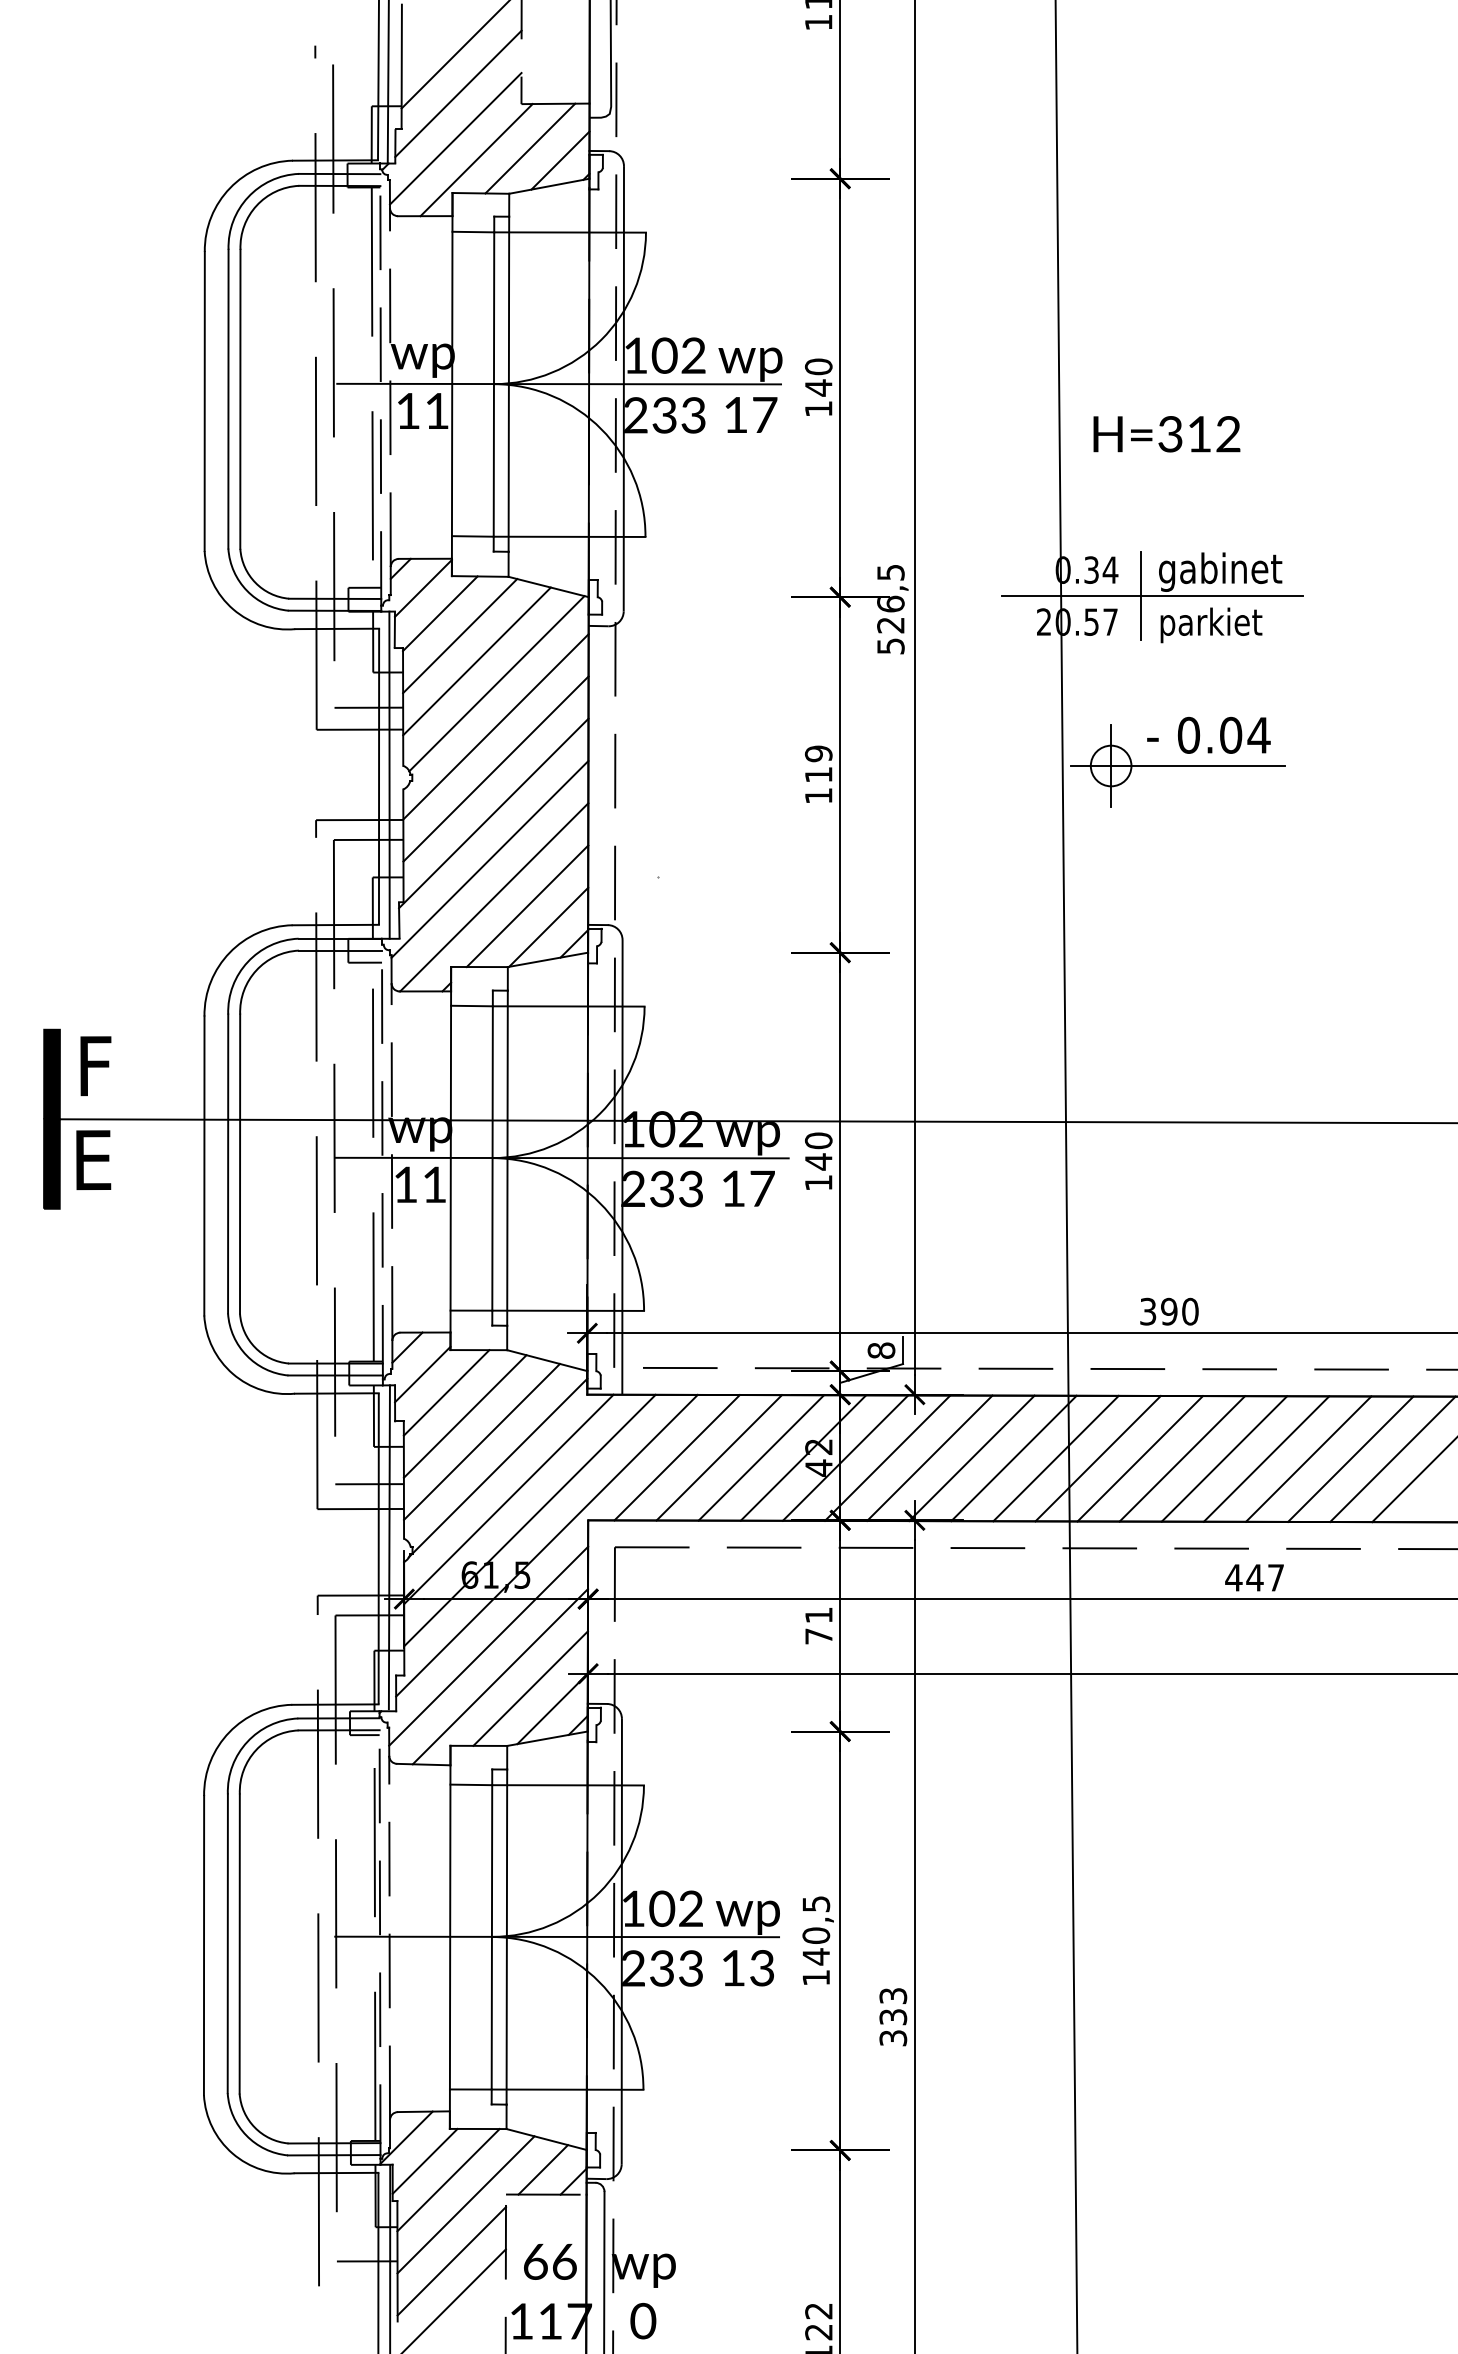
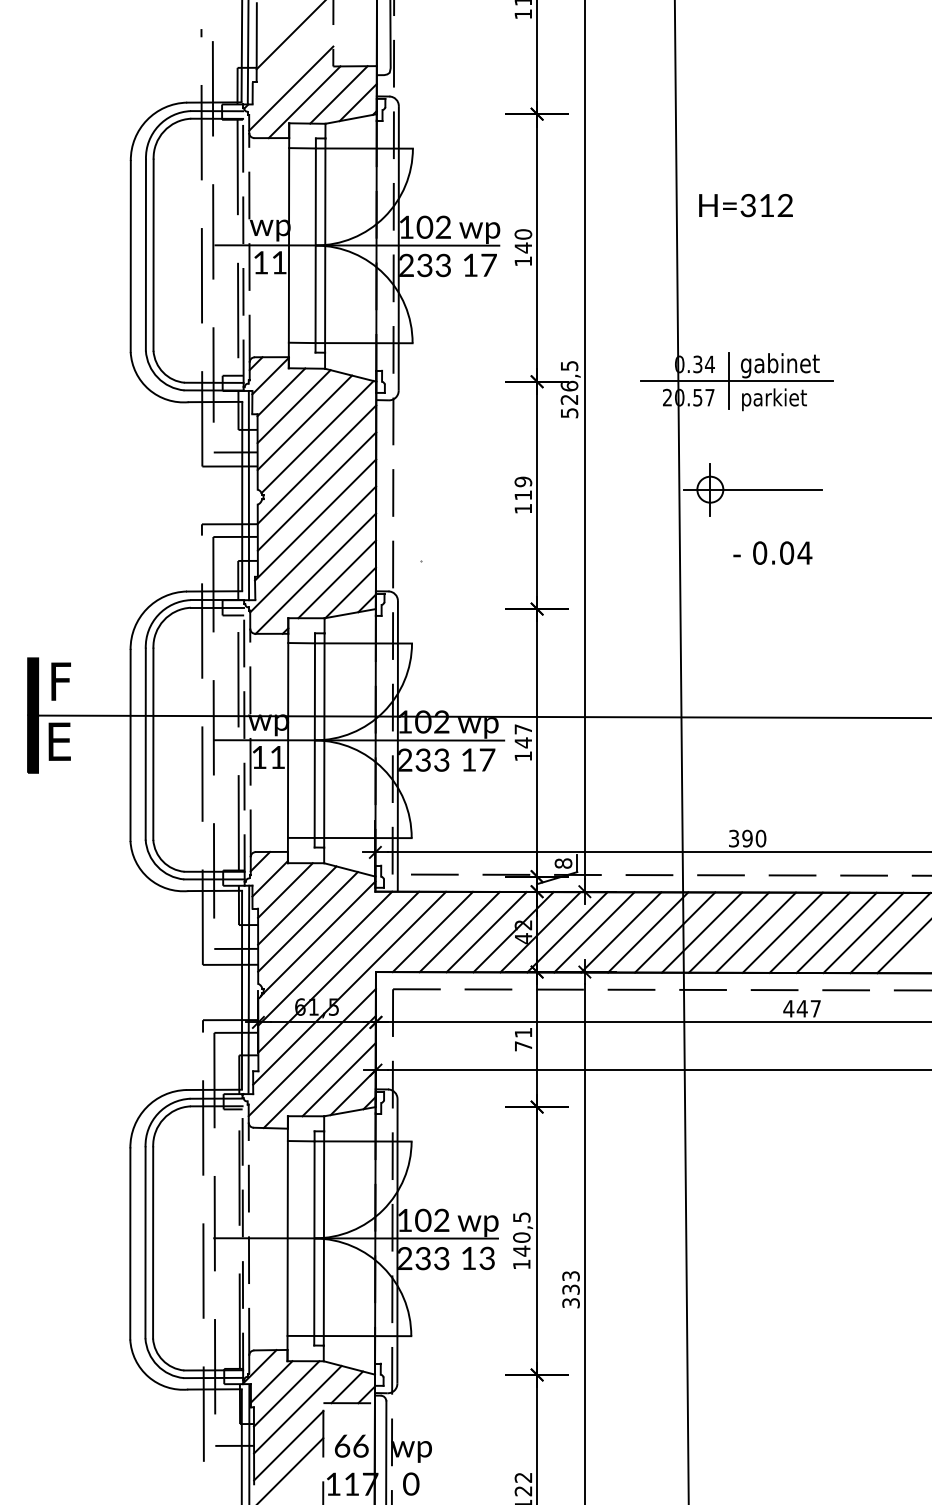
line: (457, 93) -> (292, 59), removed
text: (1166, 434) -> (745, 205), moved
text: (1208, 734) -> (772, 552), moved
text: (818, 1141) -> (523, 729), 140 -> 147

